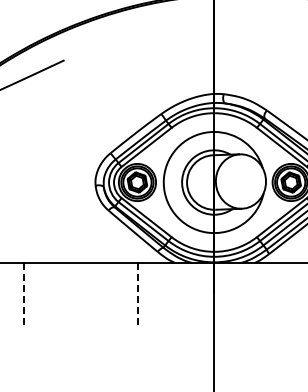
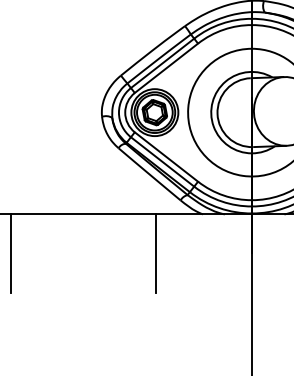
line: (23, 294) -> (10, 254), dashed -> solid
line: (137, 294) -> (154, 254), dashed -> solid

